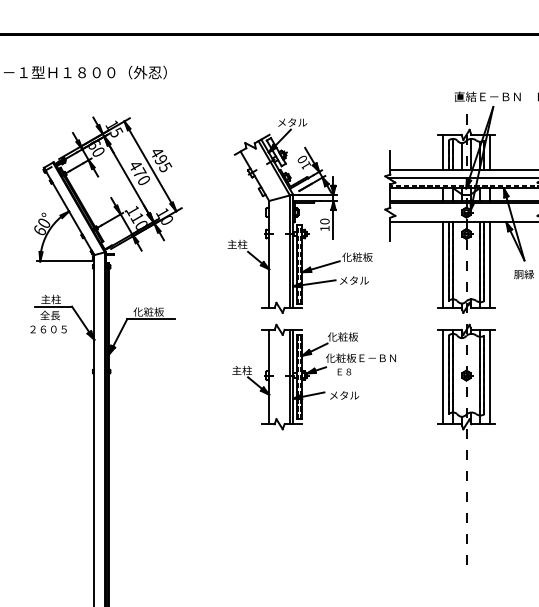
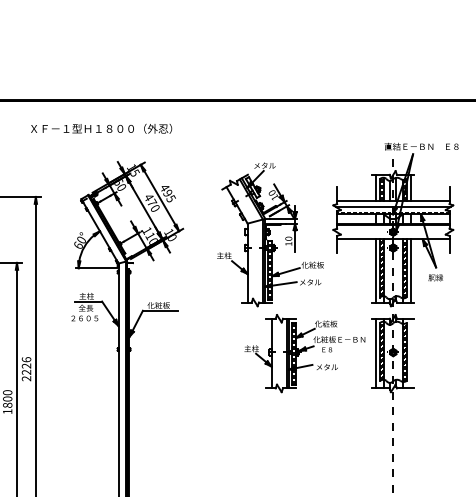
part: (313, 376) -> (304, 353), moved
line: (489, 376) -> (410, 353), removed

